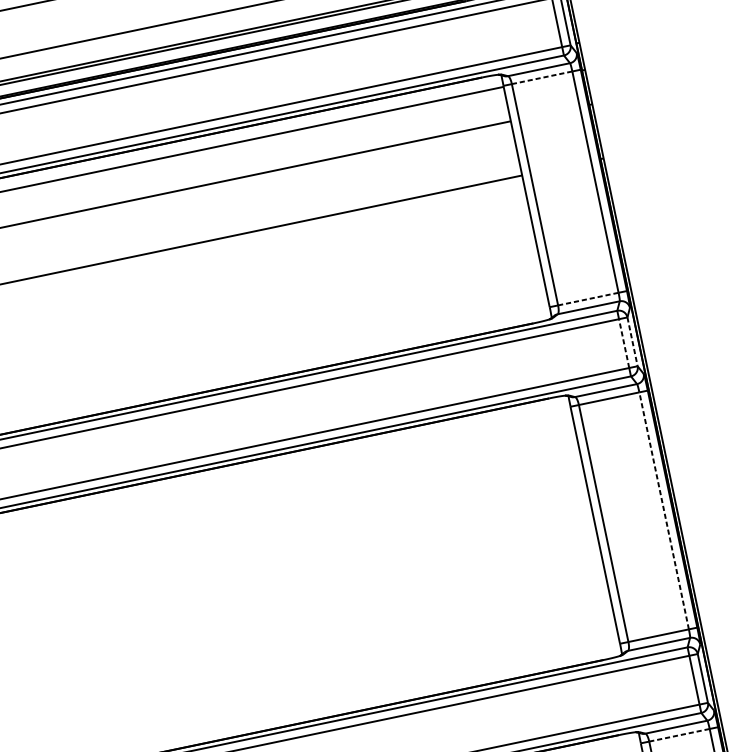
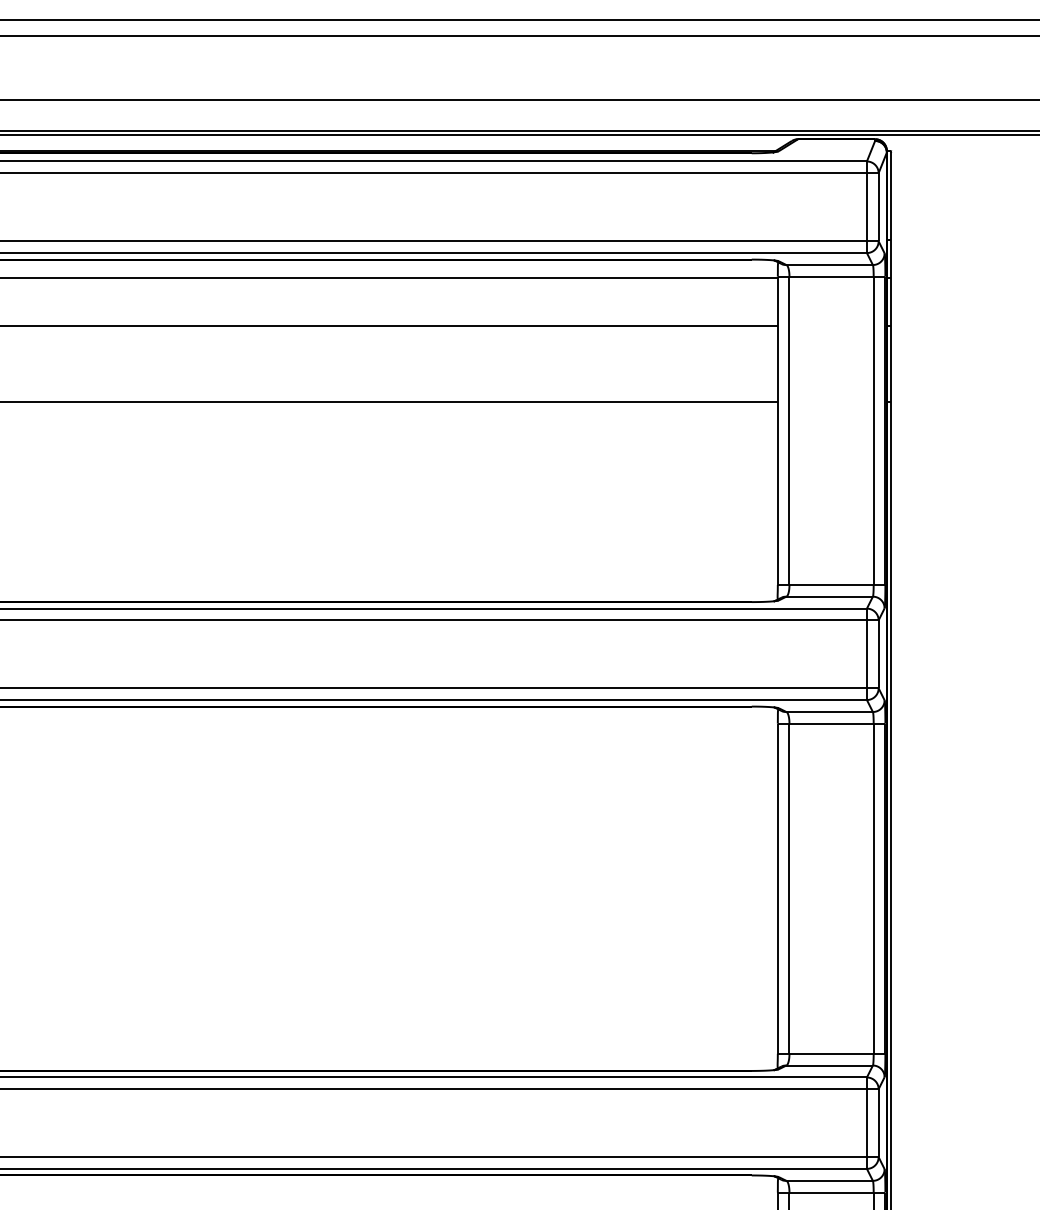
line: (542, 77) -> (832, 276), dashed -> solid
line: (588, 298) -> (832, 584), dashed -> solid
line: (632, 341) -> (878, 654), dashed -> solid
line: (623, 343) -> (866, 654), dashed -> solid
line: (663, 510) -> (873, 888), dashed -> solid
line: (680, 735) -> (832, 1192), dashed -> solid

